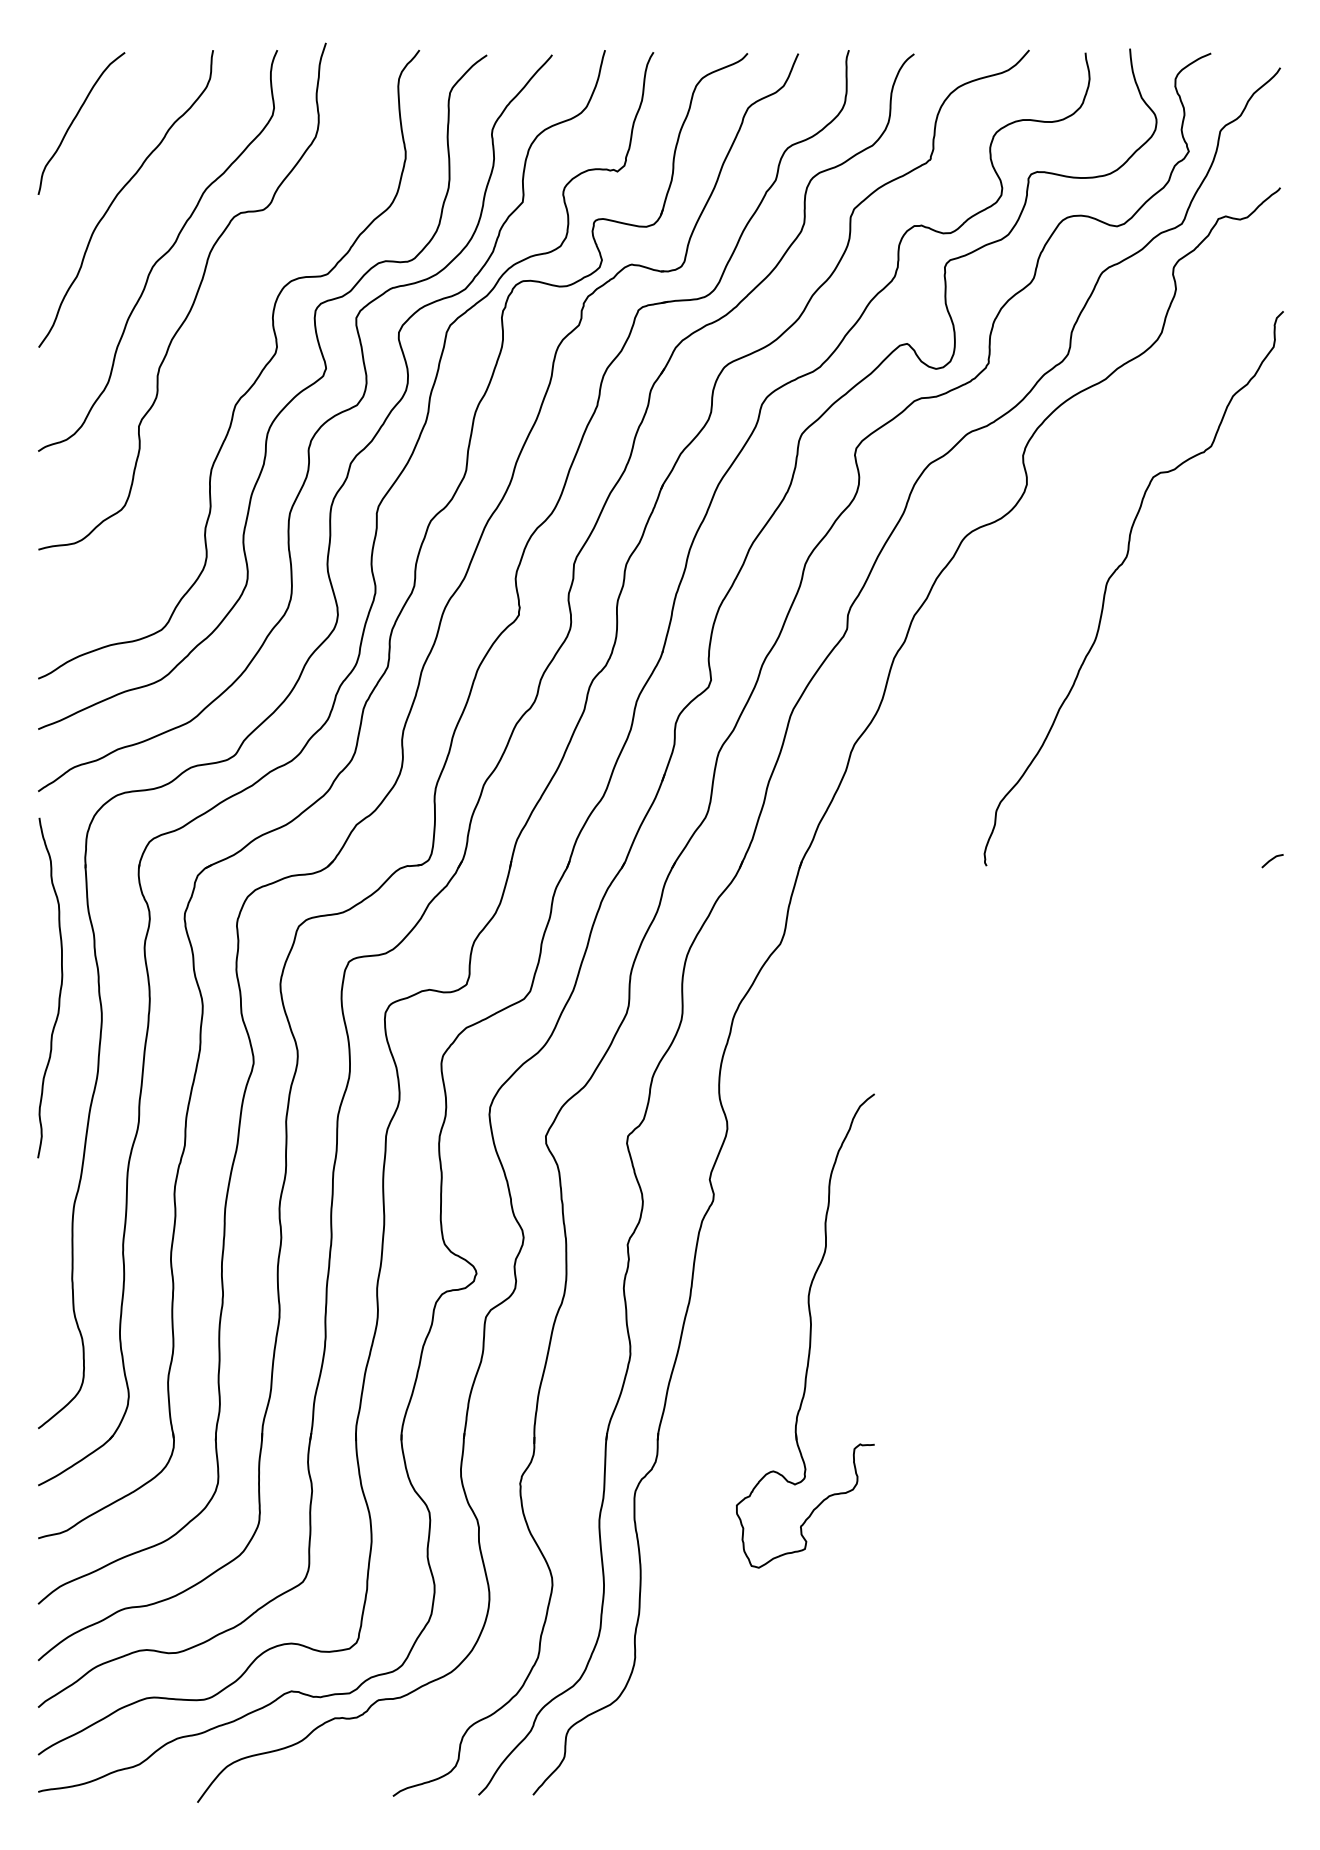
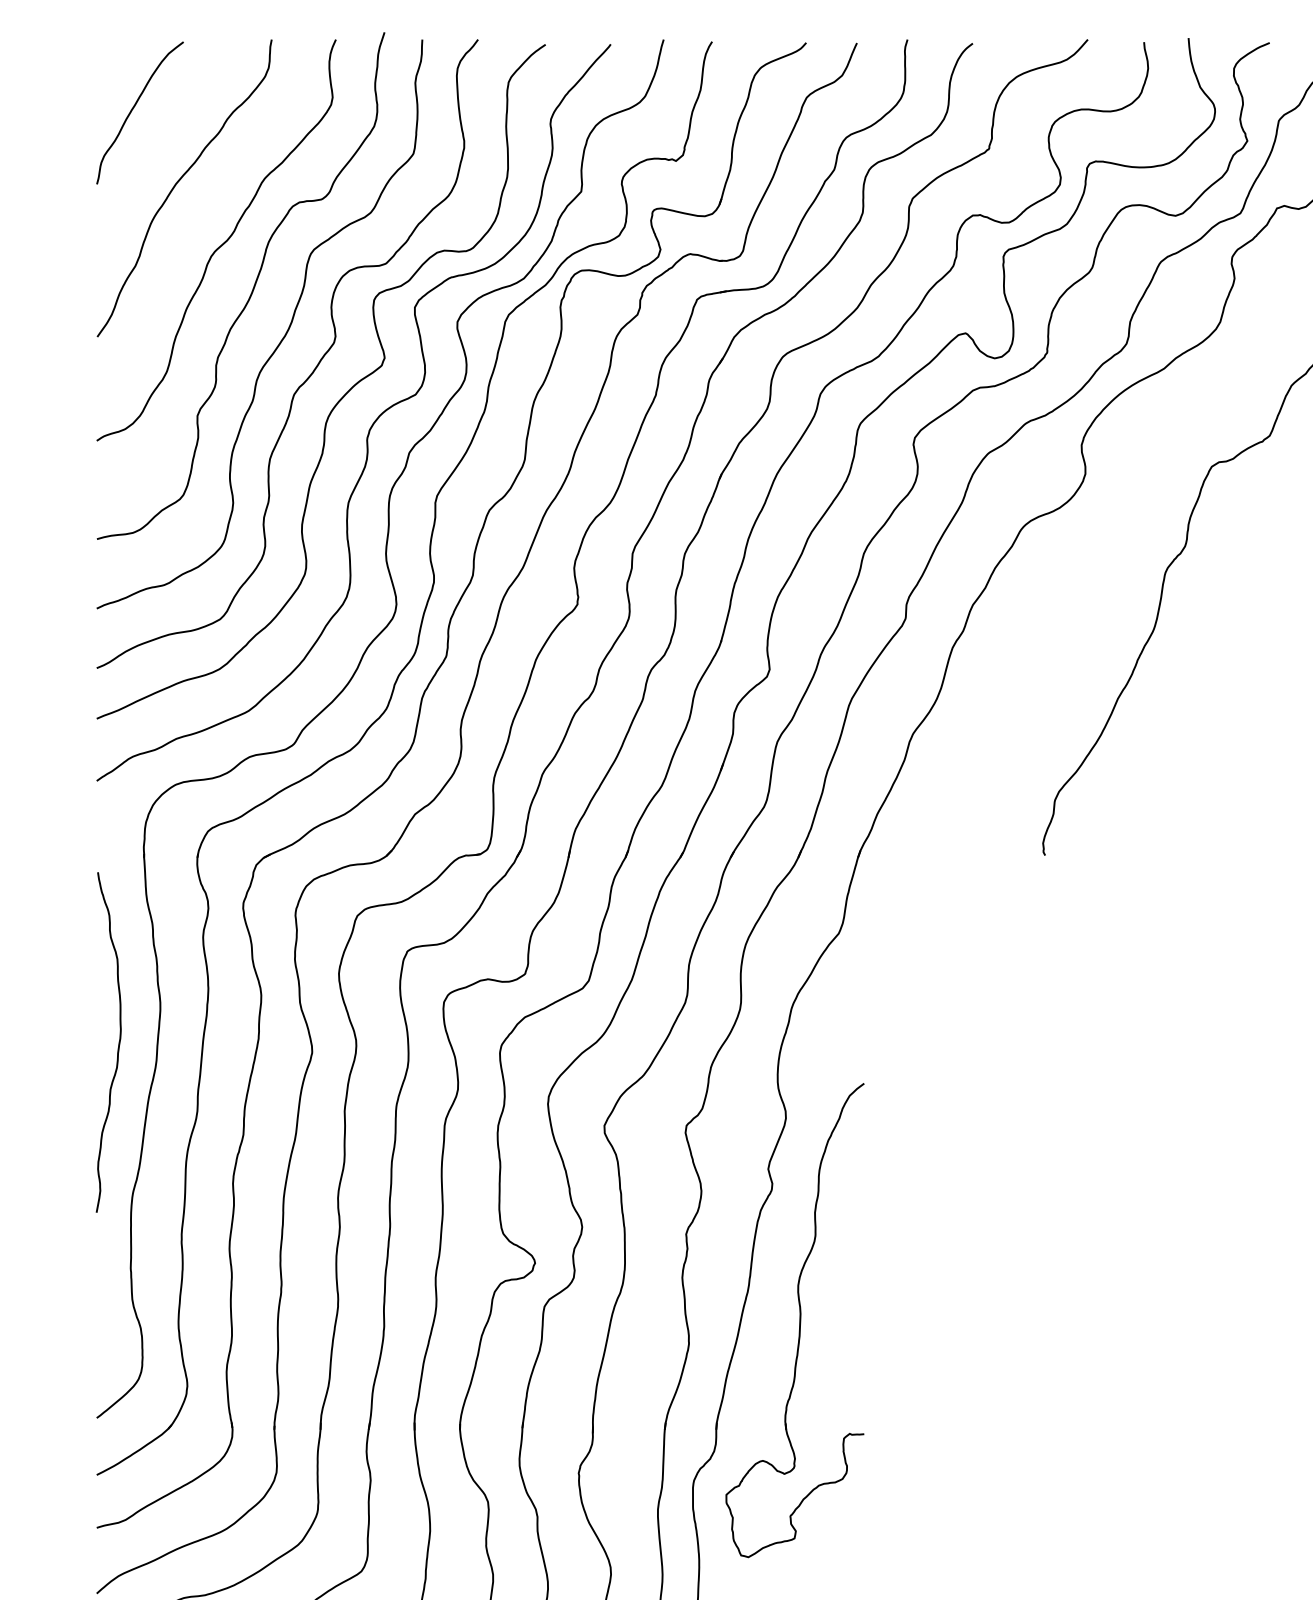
curve: (222, 350) -> (281, 339), added
curve: (59, 989) -> (118, 1043), moved
part: (805, 1330) -> (795, 1319), moved

